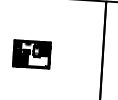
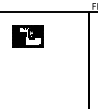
part: (31, 54) -> (27, 36), moved

